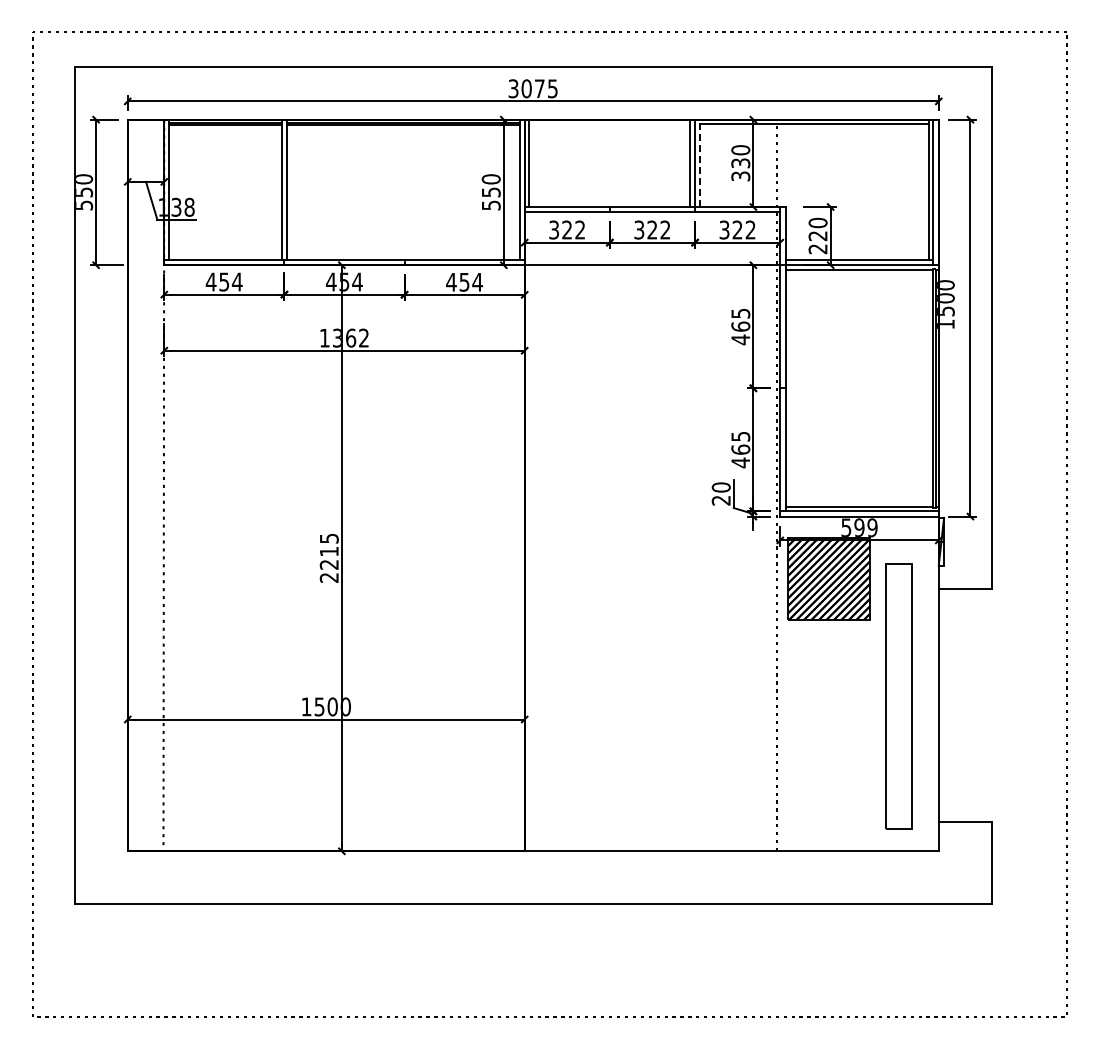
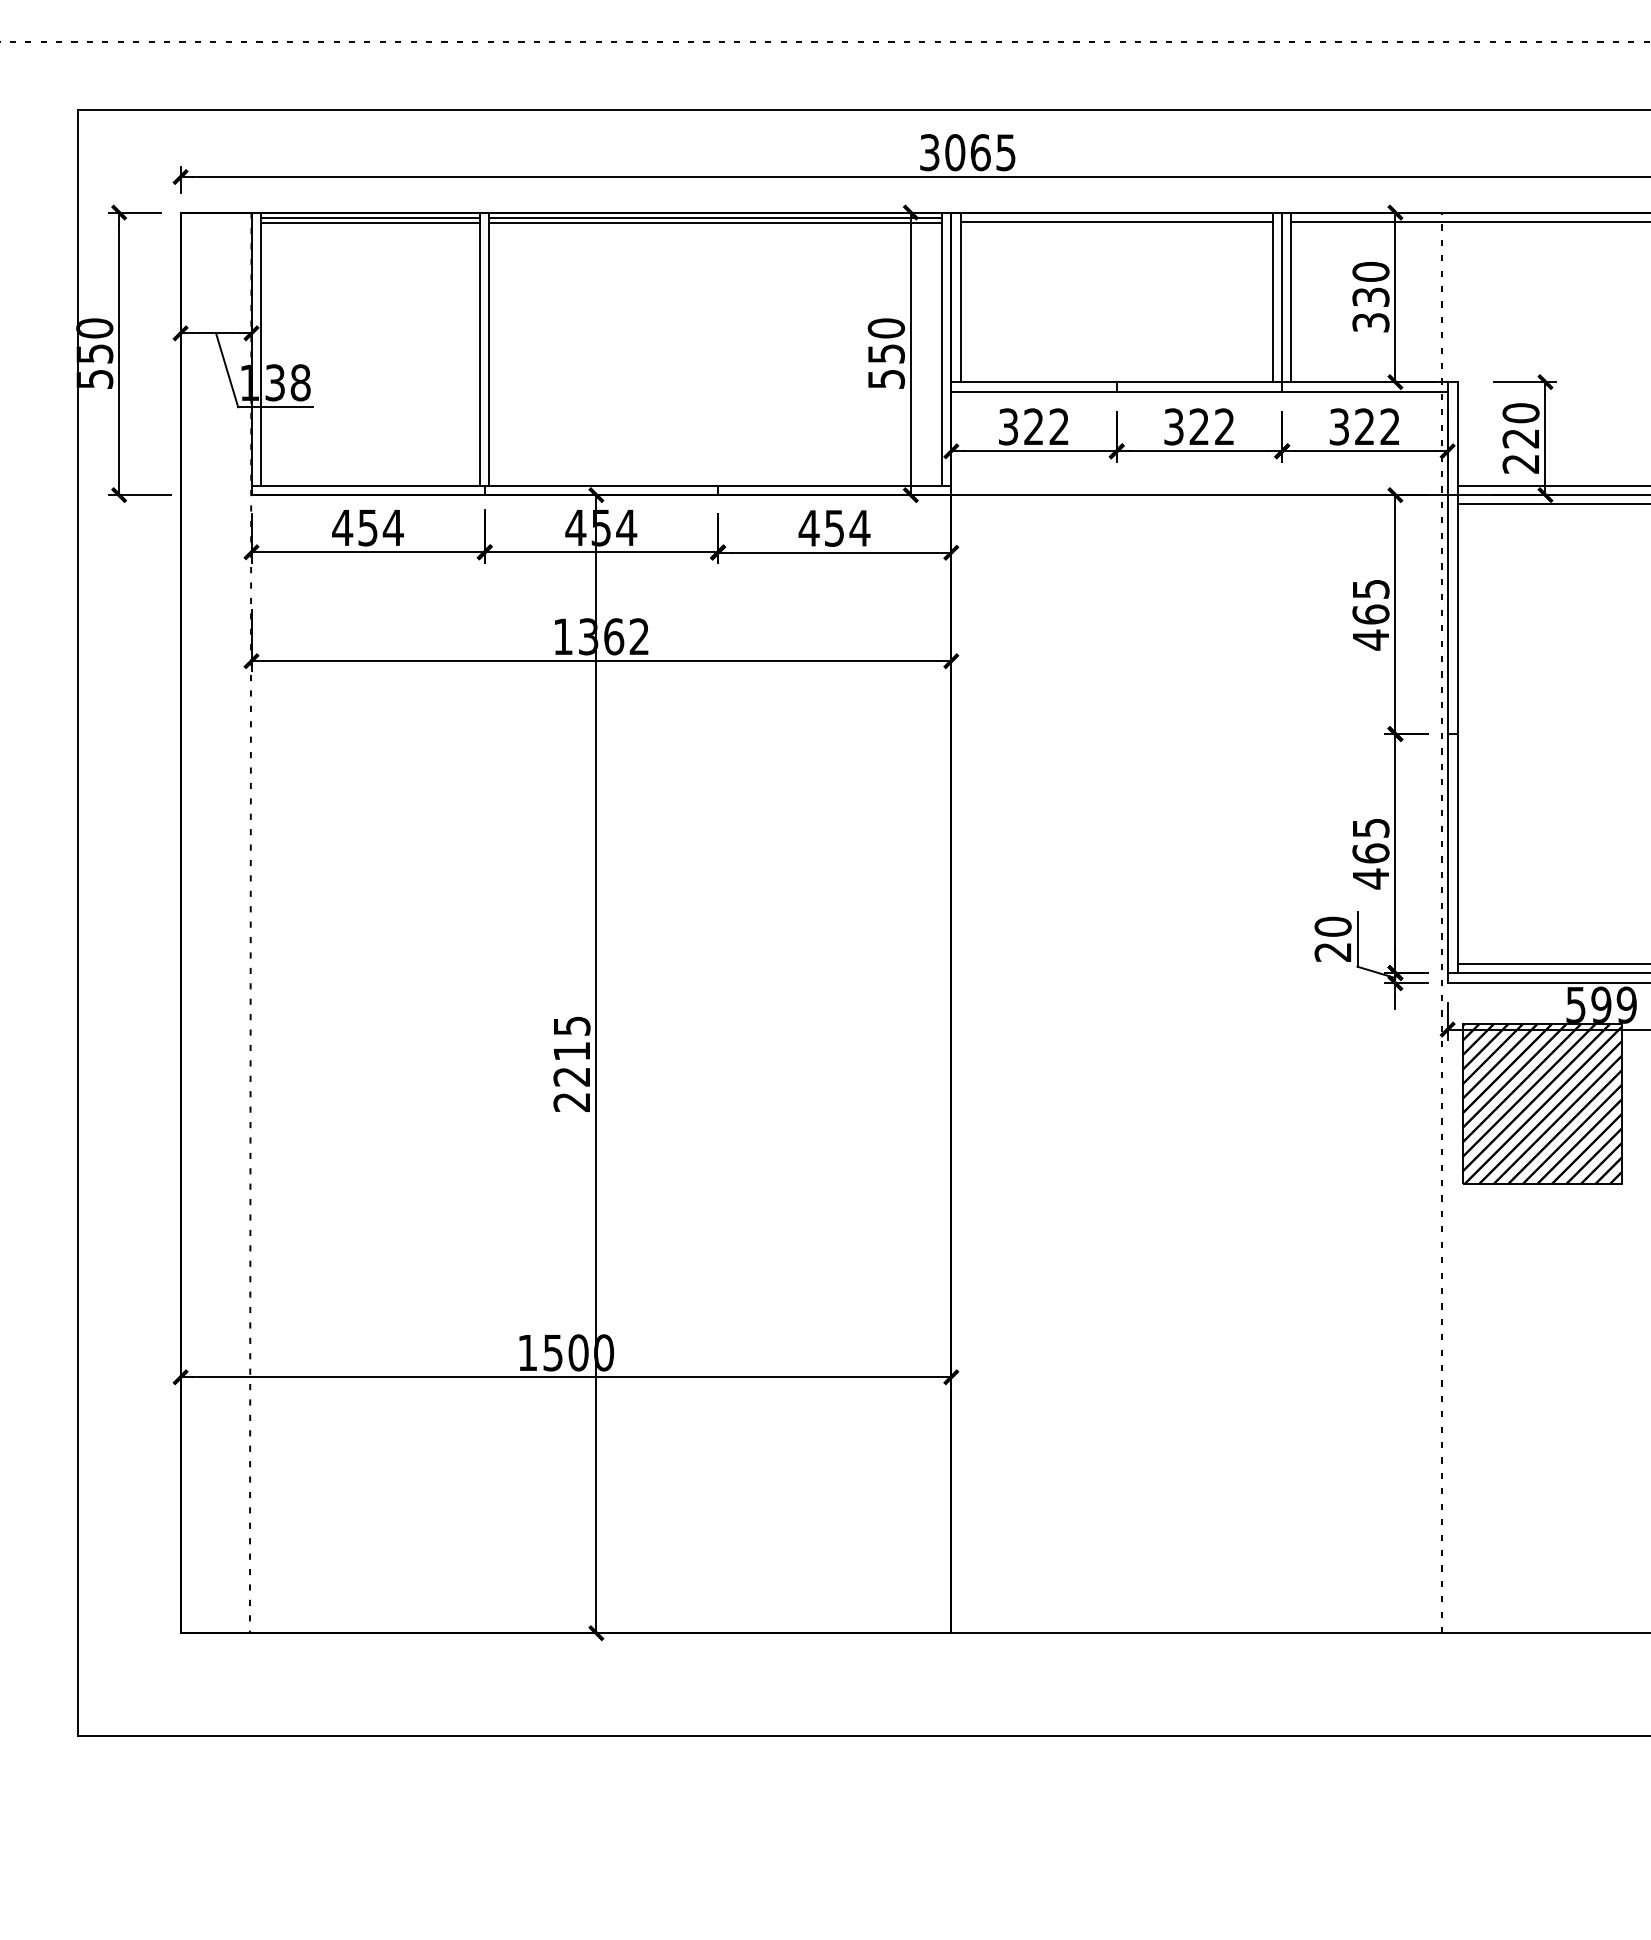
text: (539, 88) -> (980, 152), 3075 -> 3065
line: (609, 124) -> (1116, 221), added
line: (699, 163) -> (1290, 297), dashed -> solid

